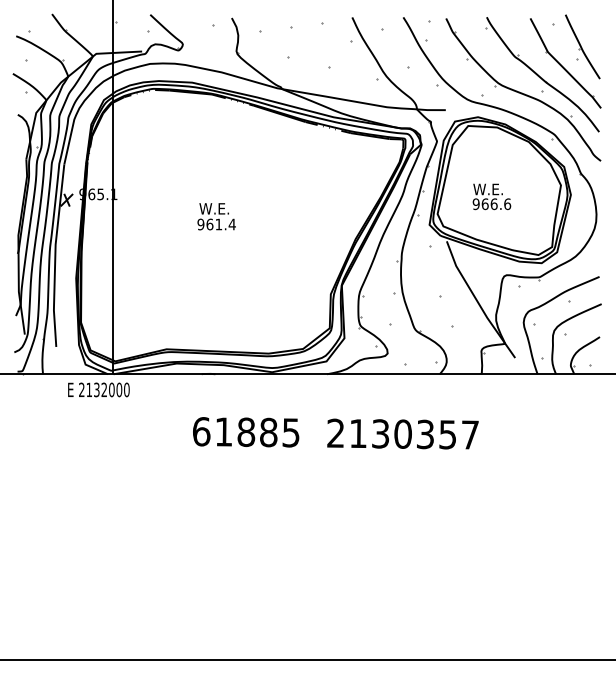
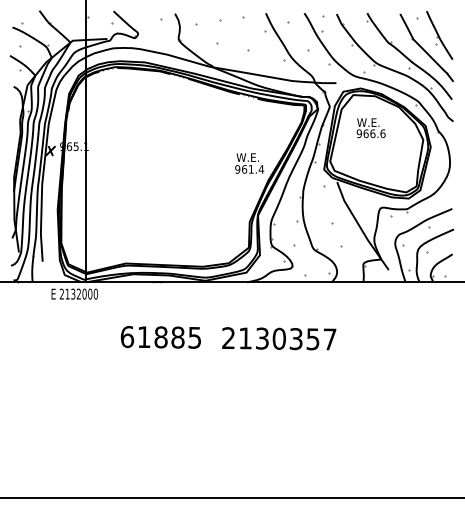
text: (491, 196) -> (370, 127), moved
text: (216, 216) -> (249, 163), moved
text: (335, 433) -> (228, 338), moved

